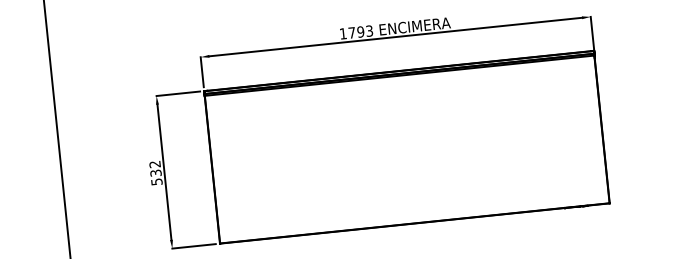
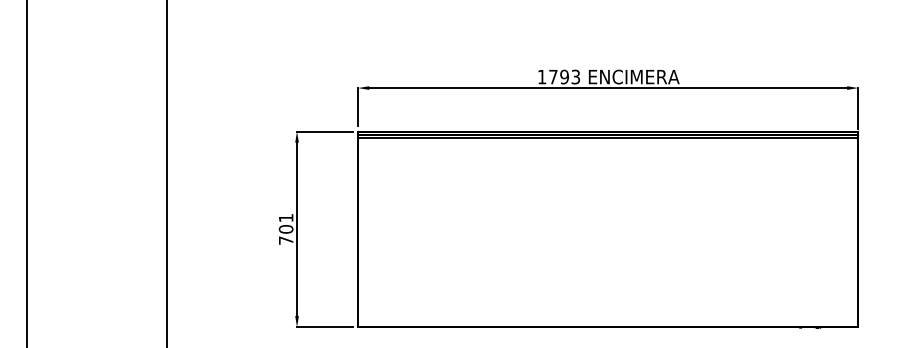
text: (155, 173) -> (285, 229), 532 -> 701

